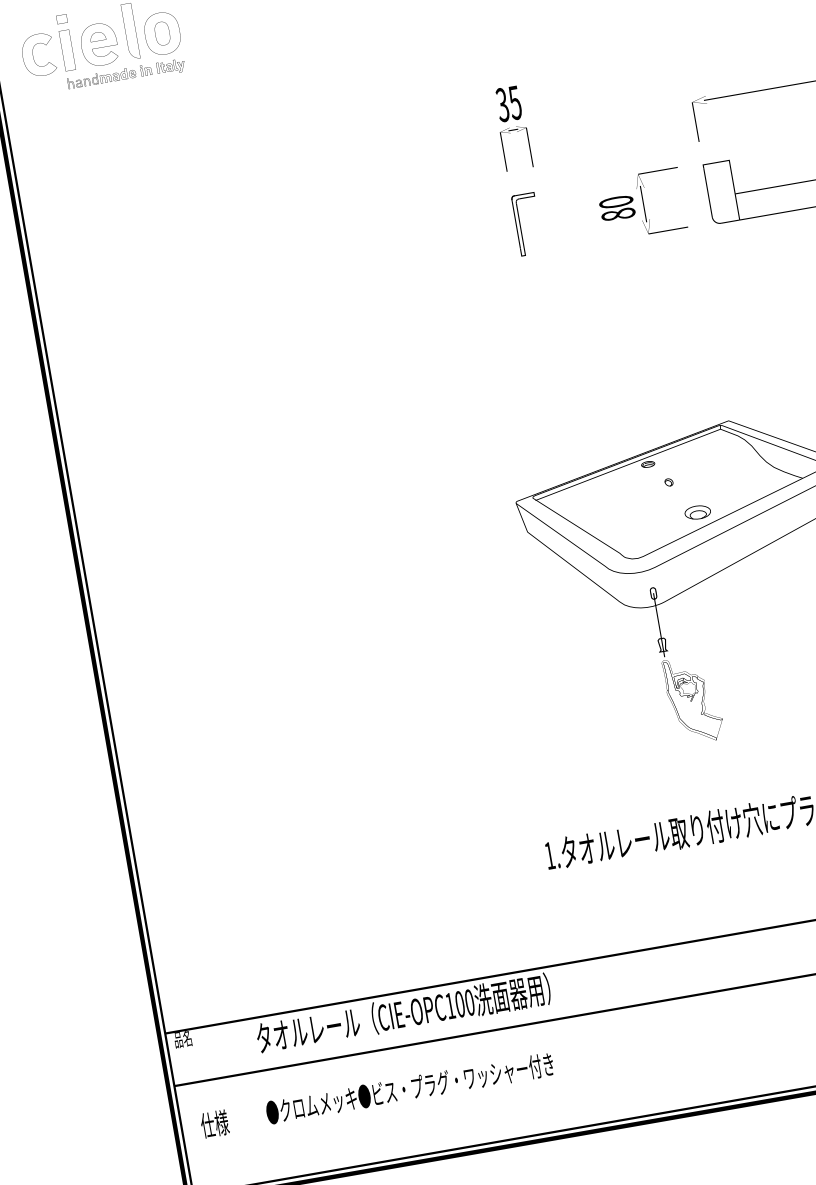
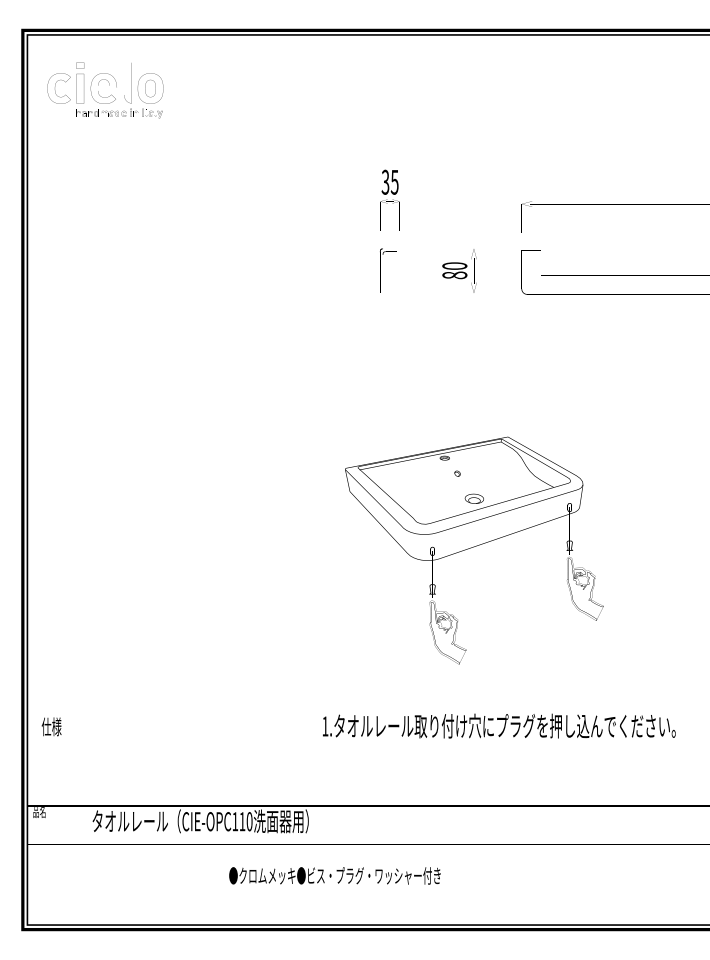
text: (460, 1004) -> (242, 821), CIE-OPC100 -> CIE-OPC110
text: (409, 1088) -> (334, 875), moved
text: (214, 1123) -> (51, 726), moved

